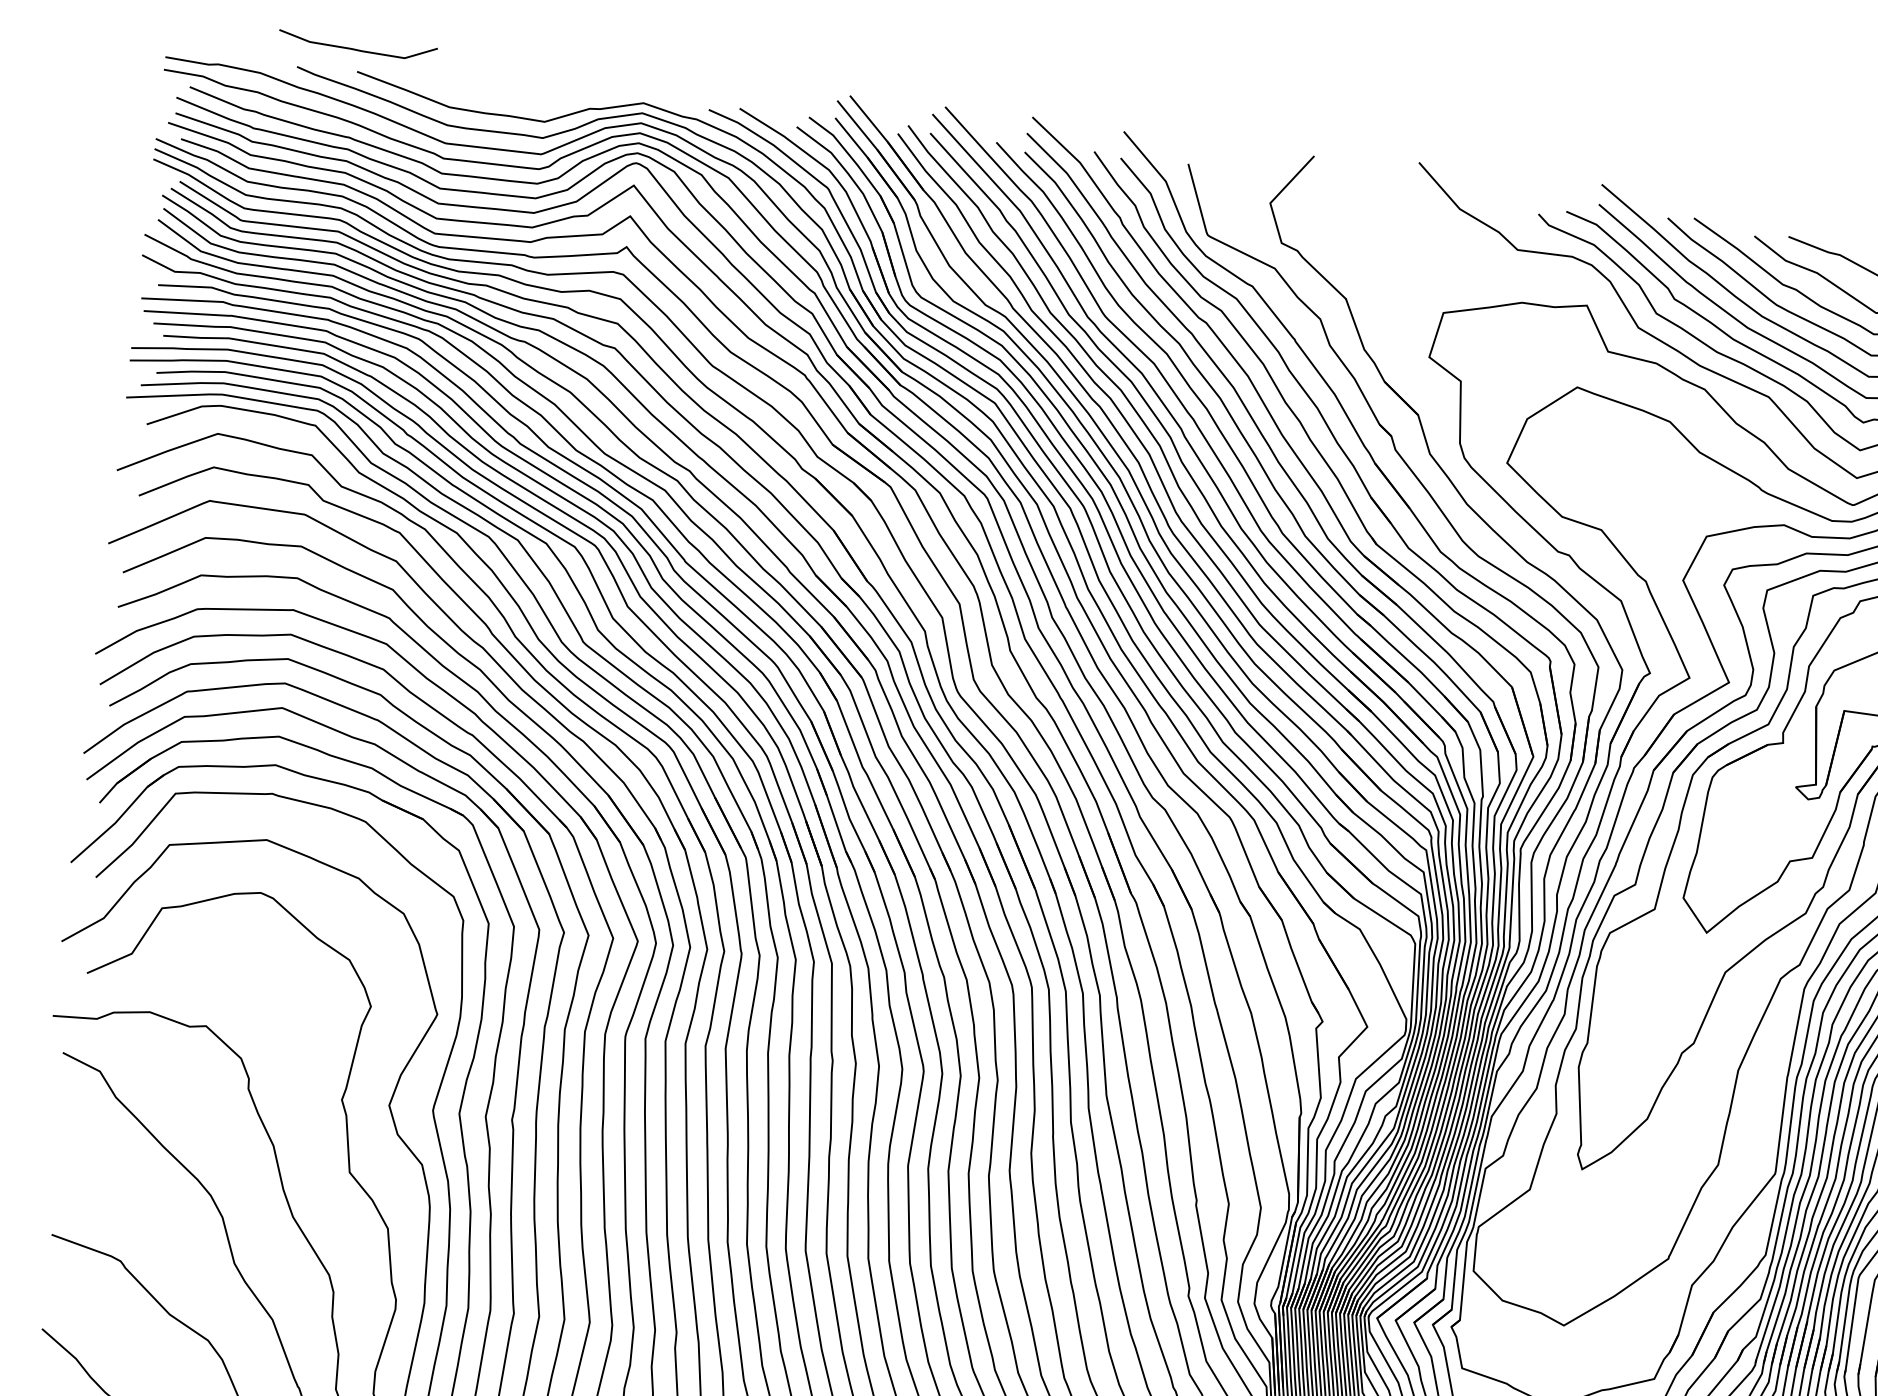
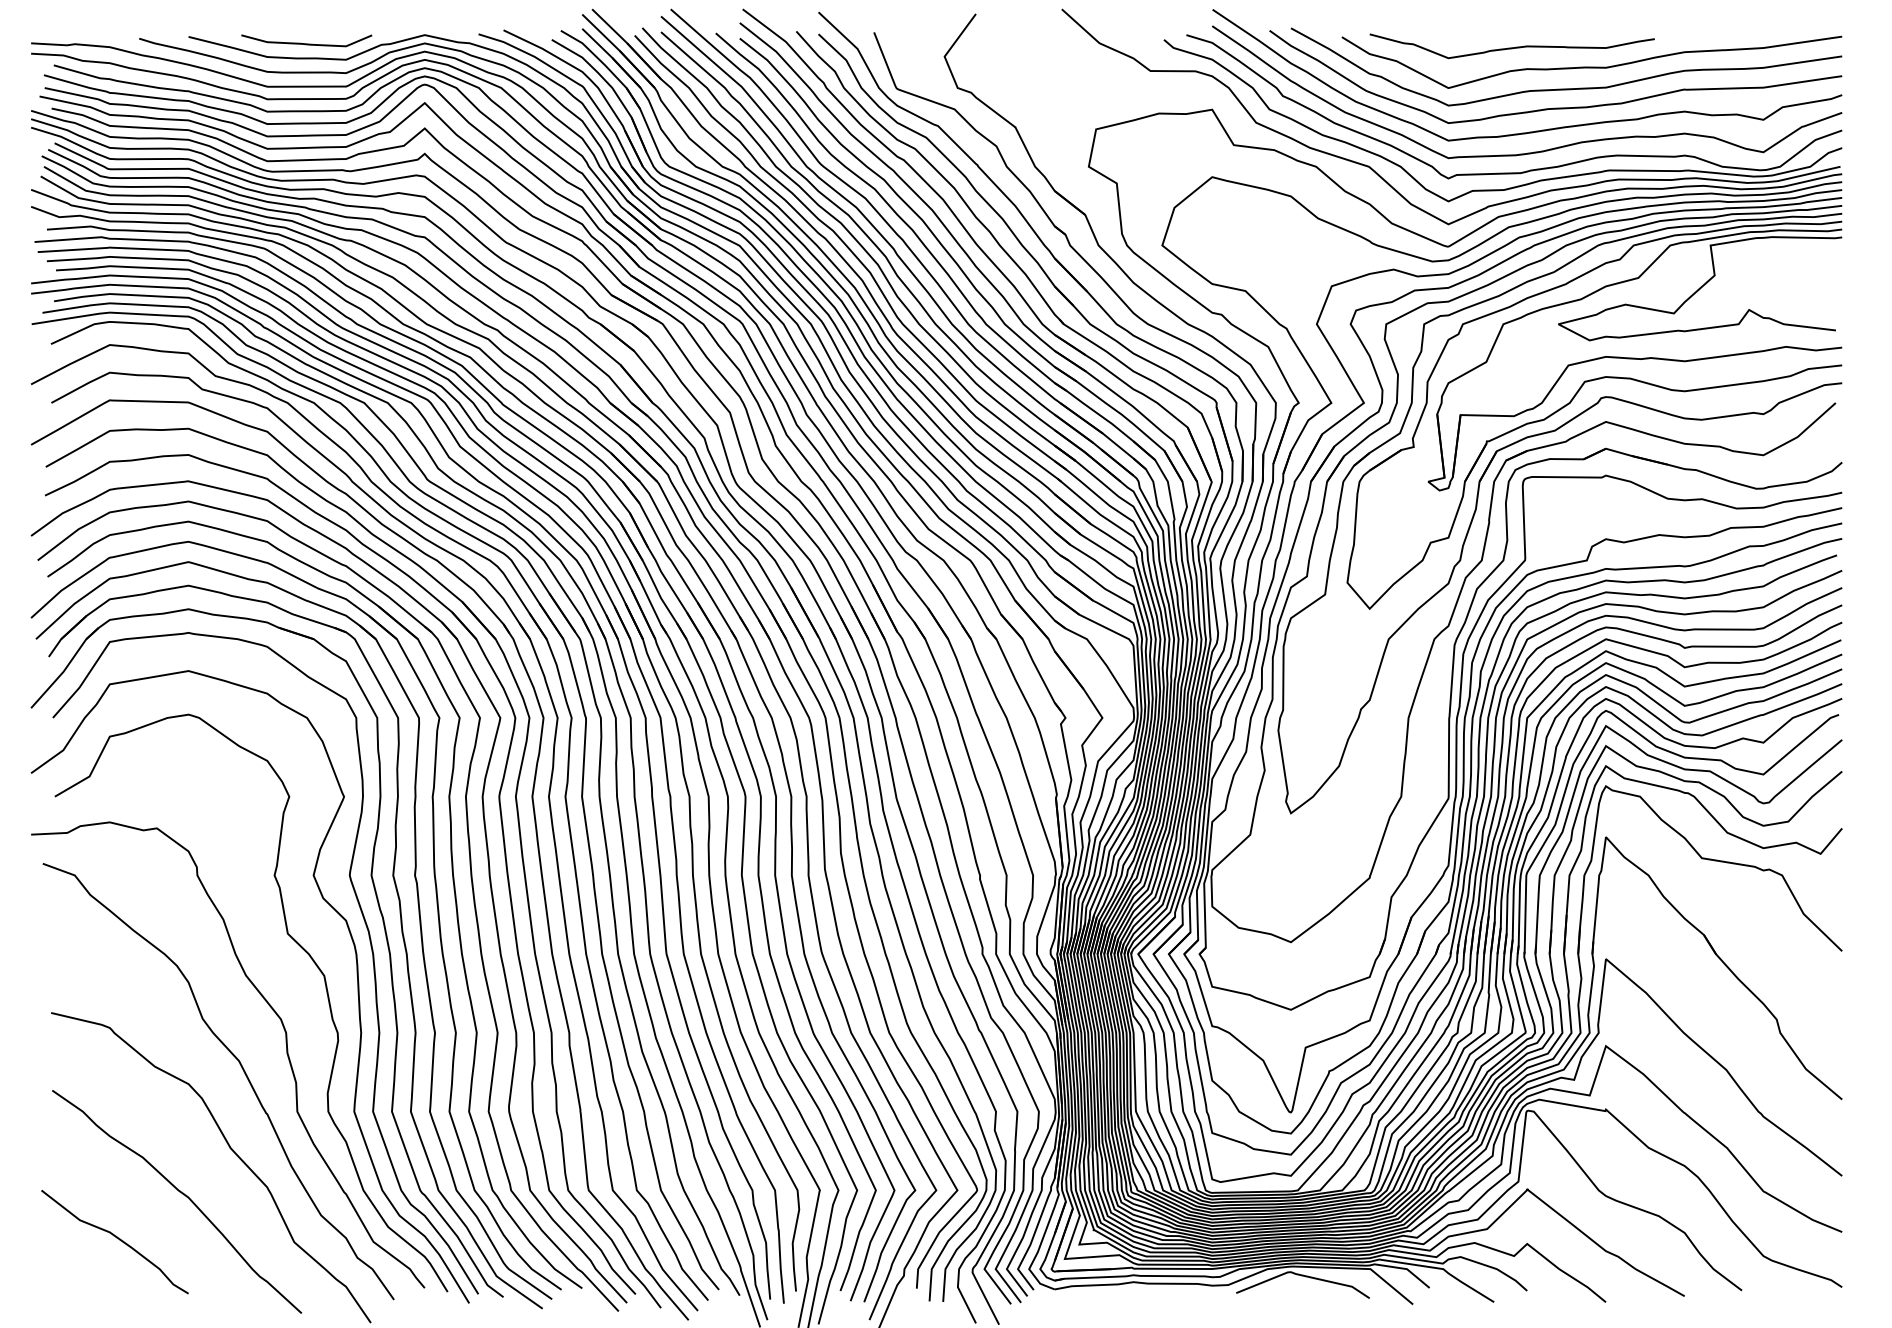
curve: (357, 49) -> (306, 43), moved

